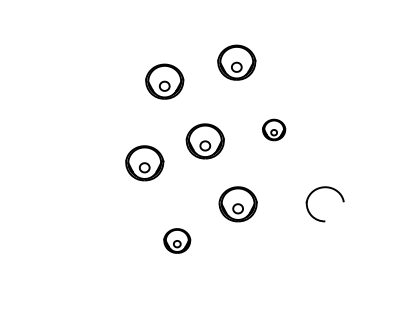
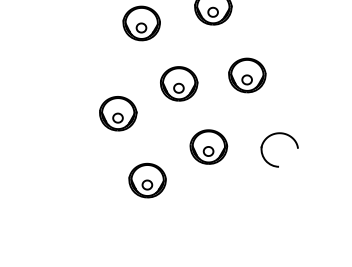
part: (273, 129) -> (246, 74), size x1.67
part: (144, 163) -> (117, 113), moved
part: (317, 218) -> (271, 163), moved
part: (176, 240) -> (146, 180), size x1.43

